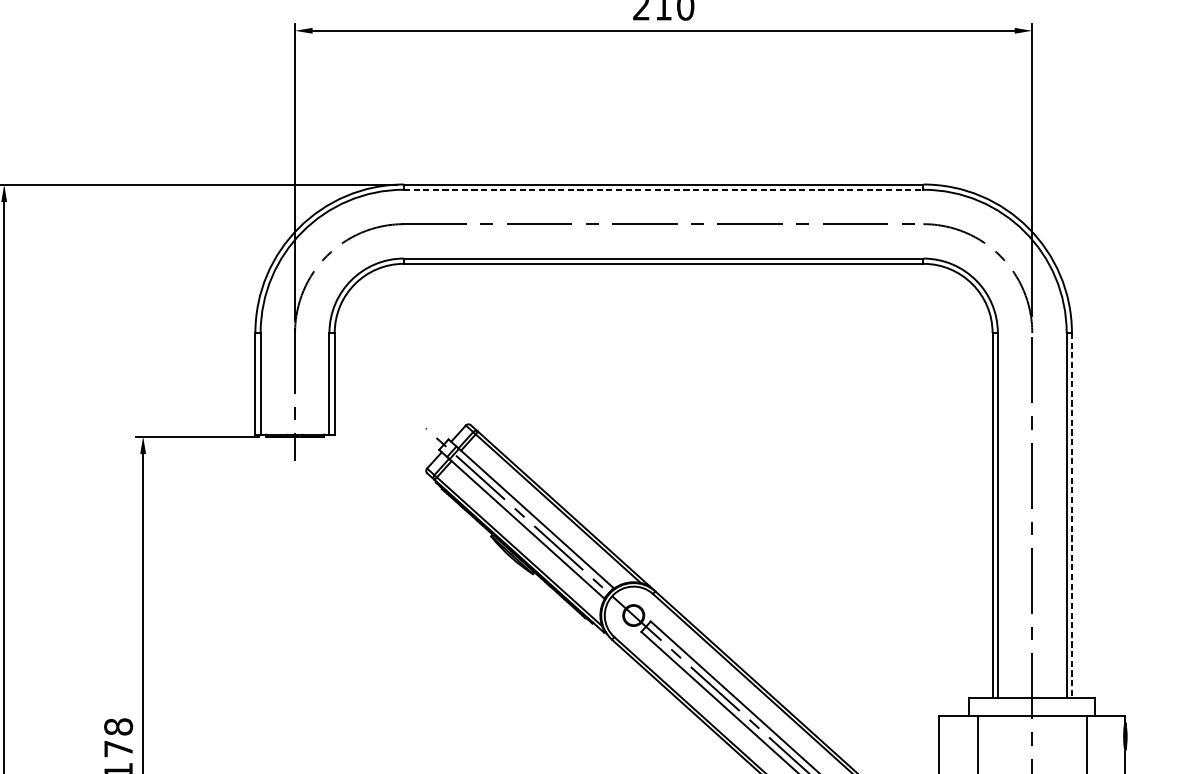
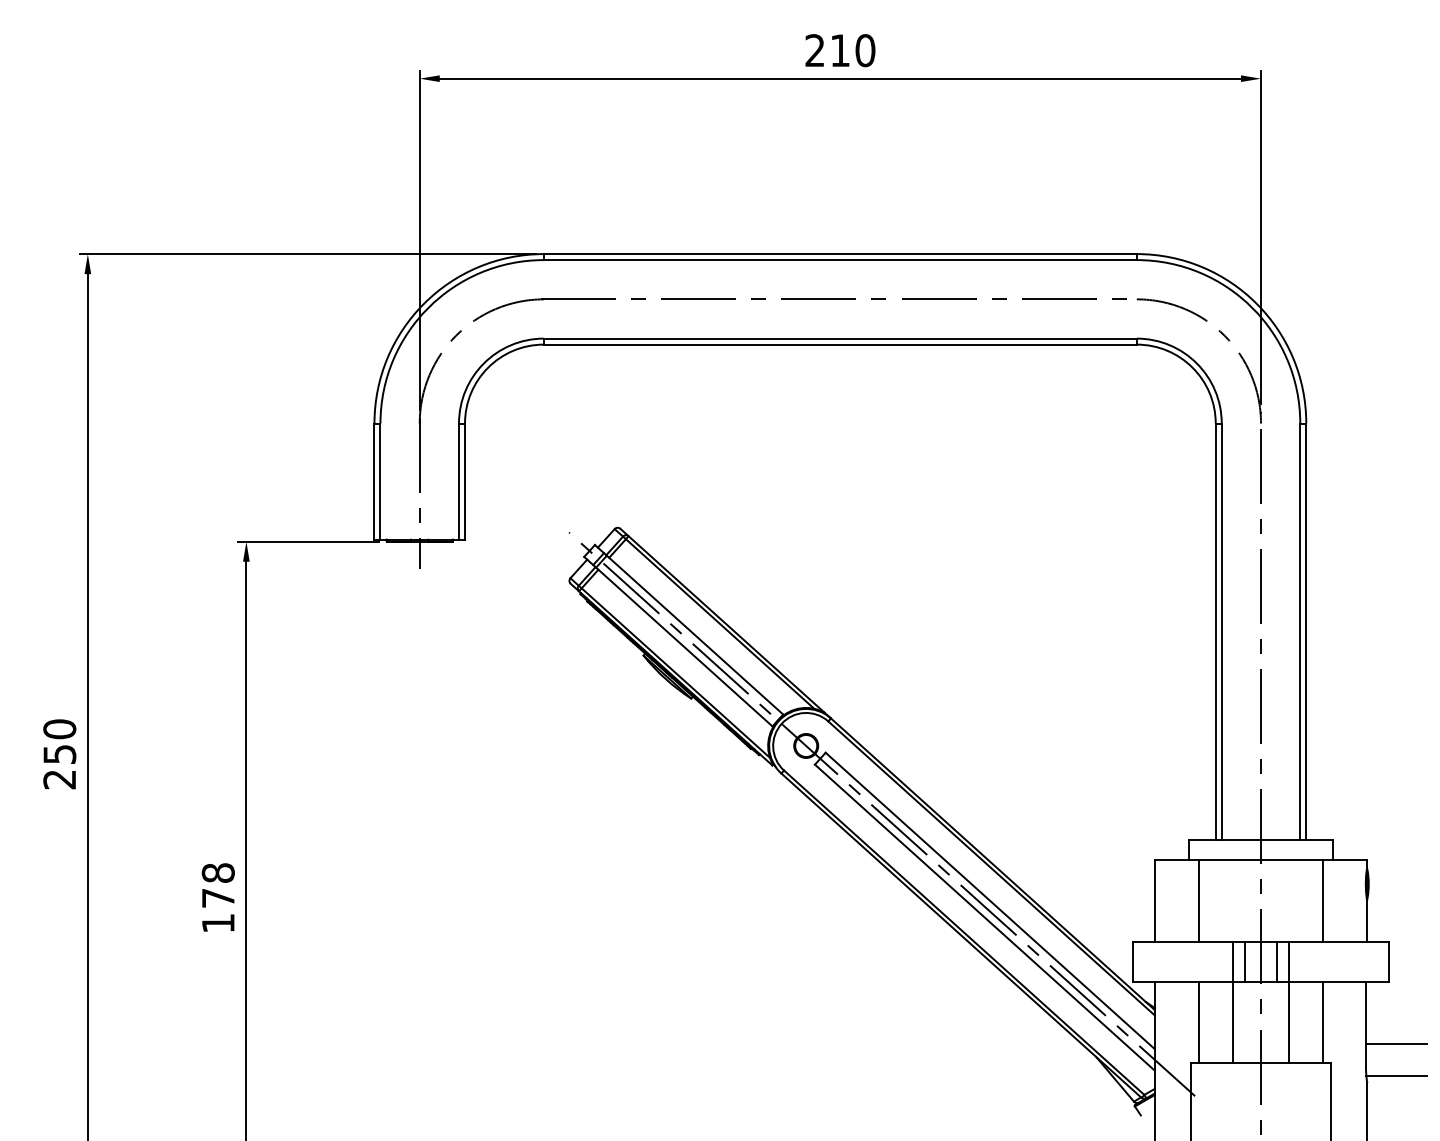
line: (663, 190) -> (840, 260), dashed -> solid
line: (1072, 516) -> (1306, 632), dashed -> solid

